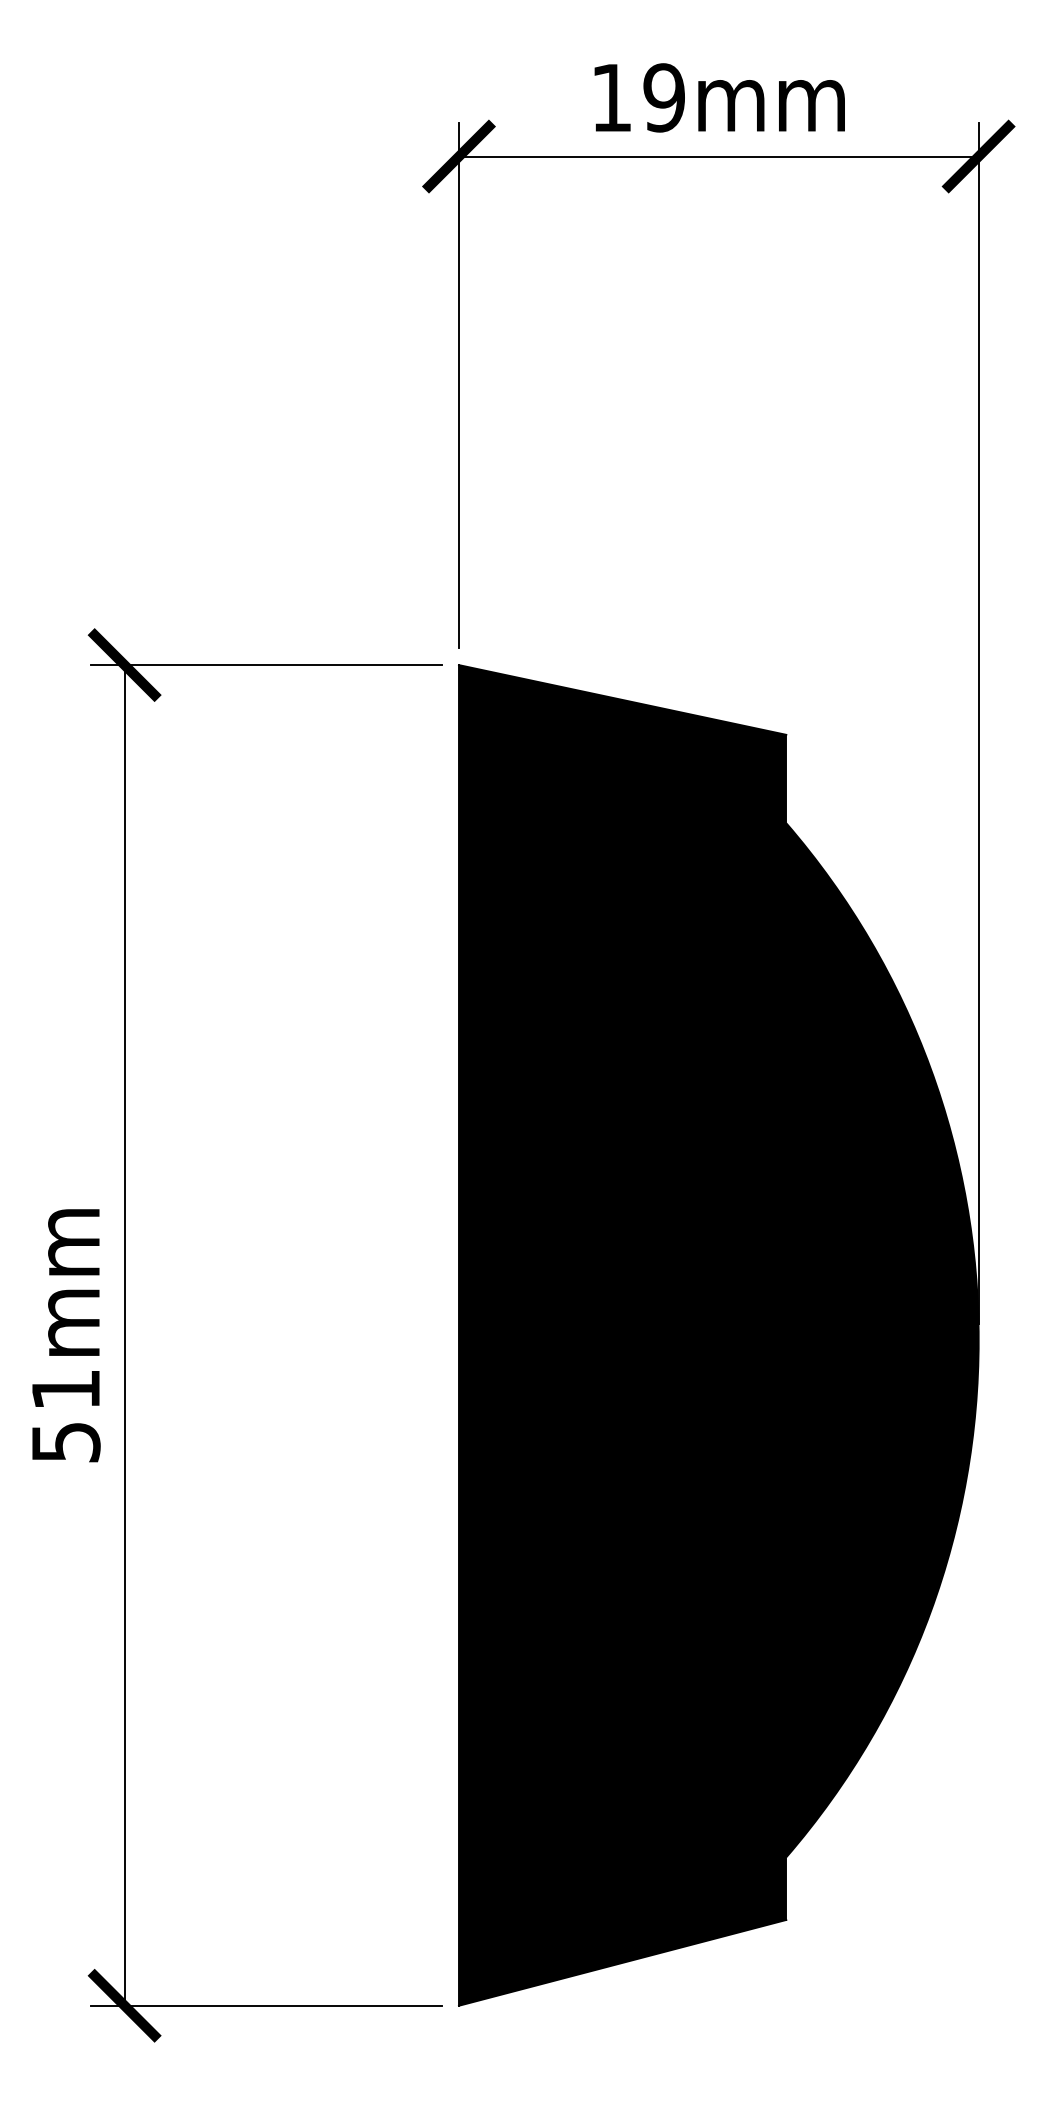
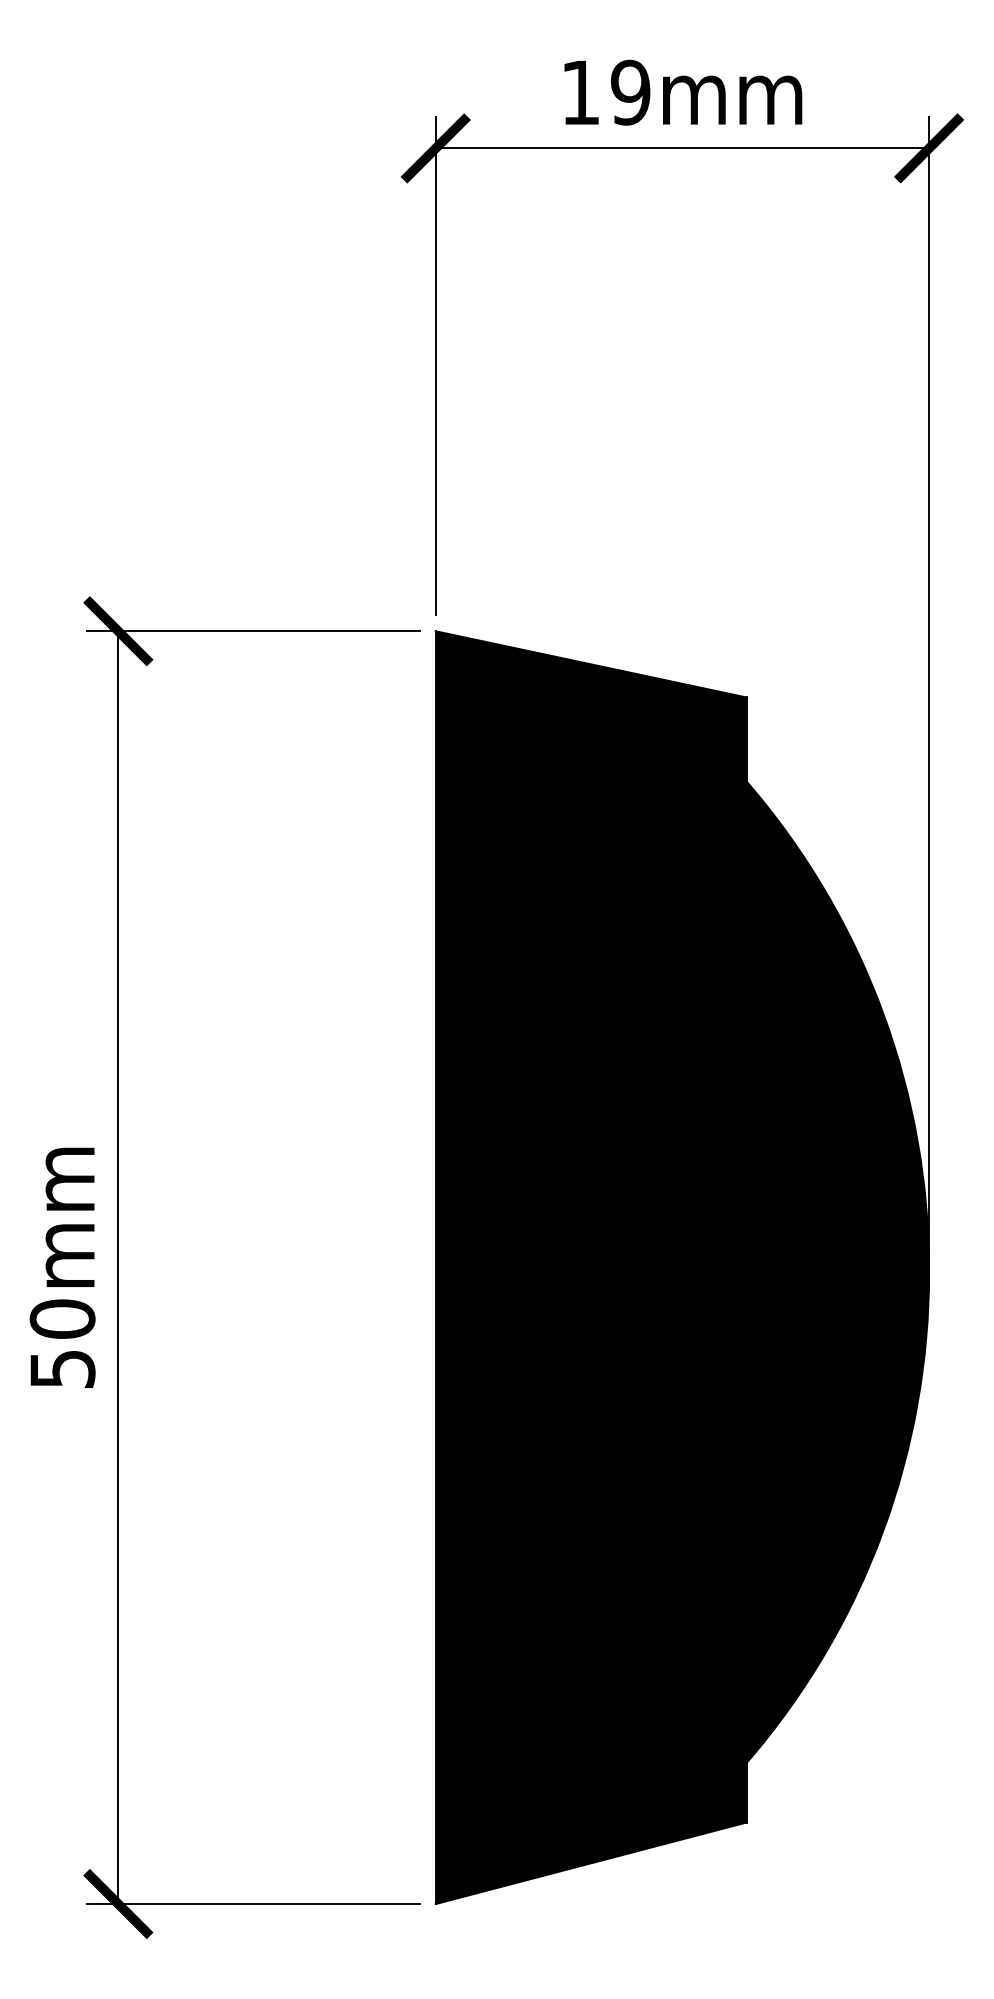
text: (65, 1389) -> (62, 1318), 51mm -> 50mm

